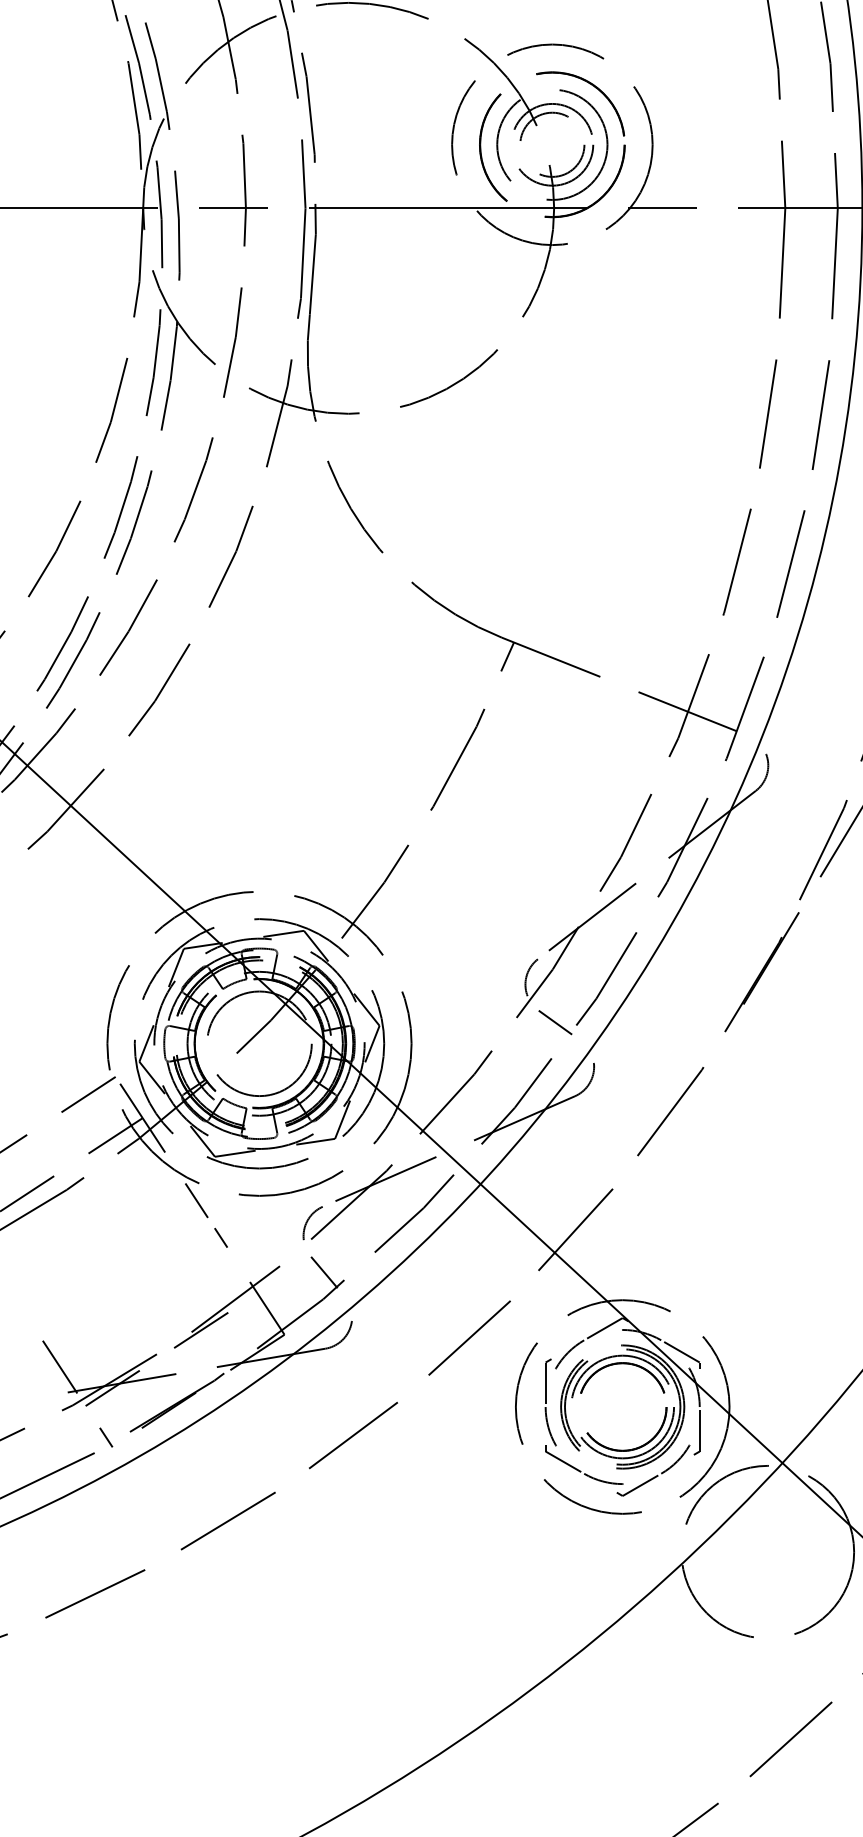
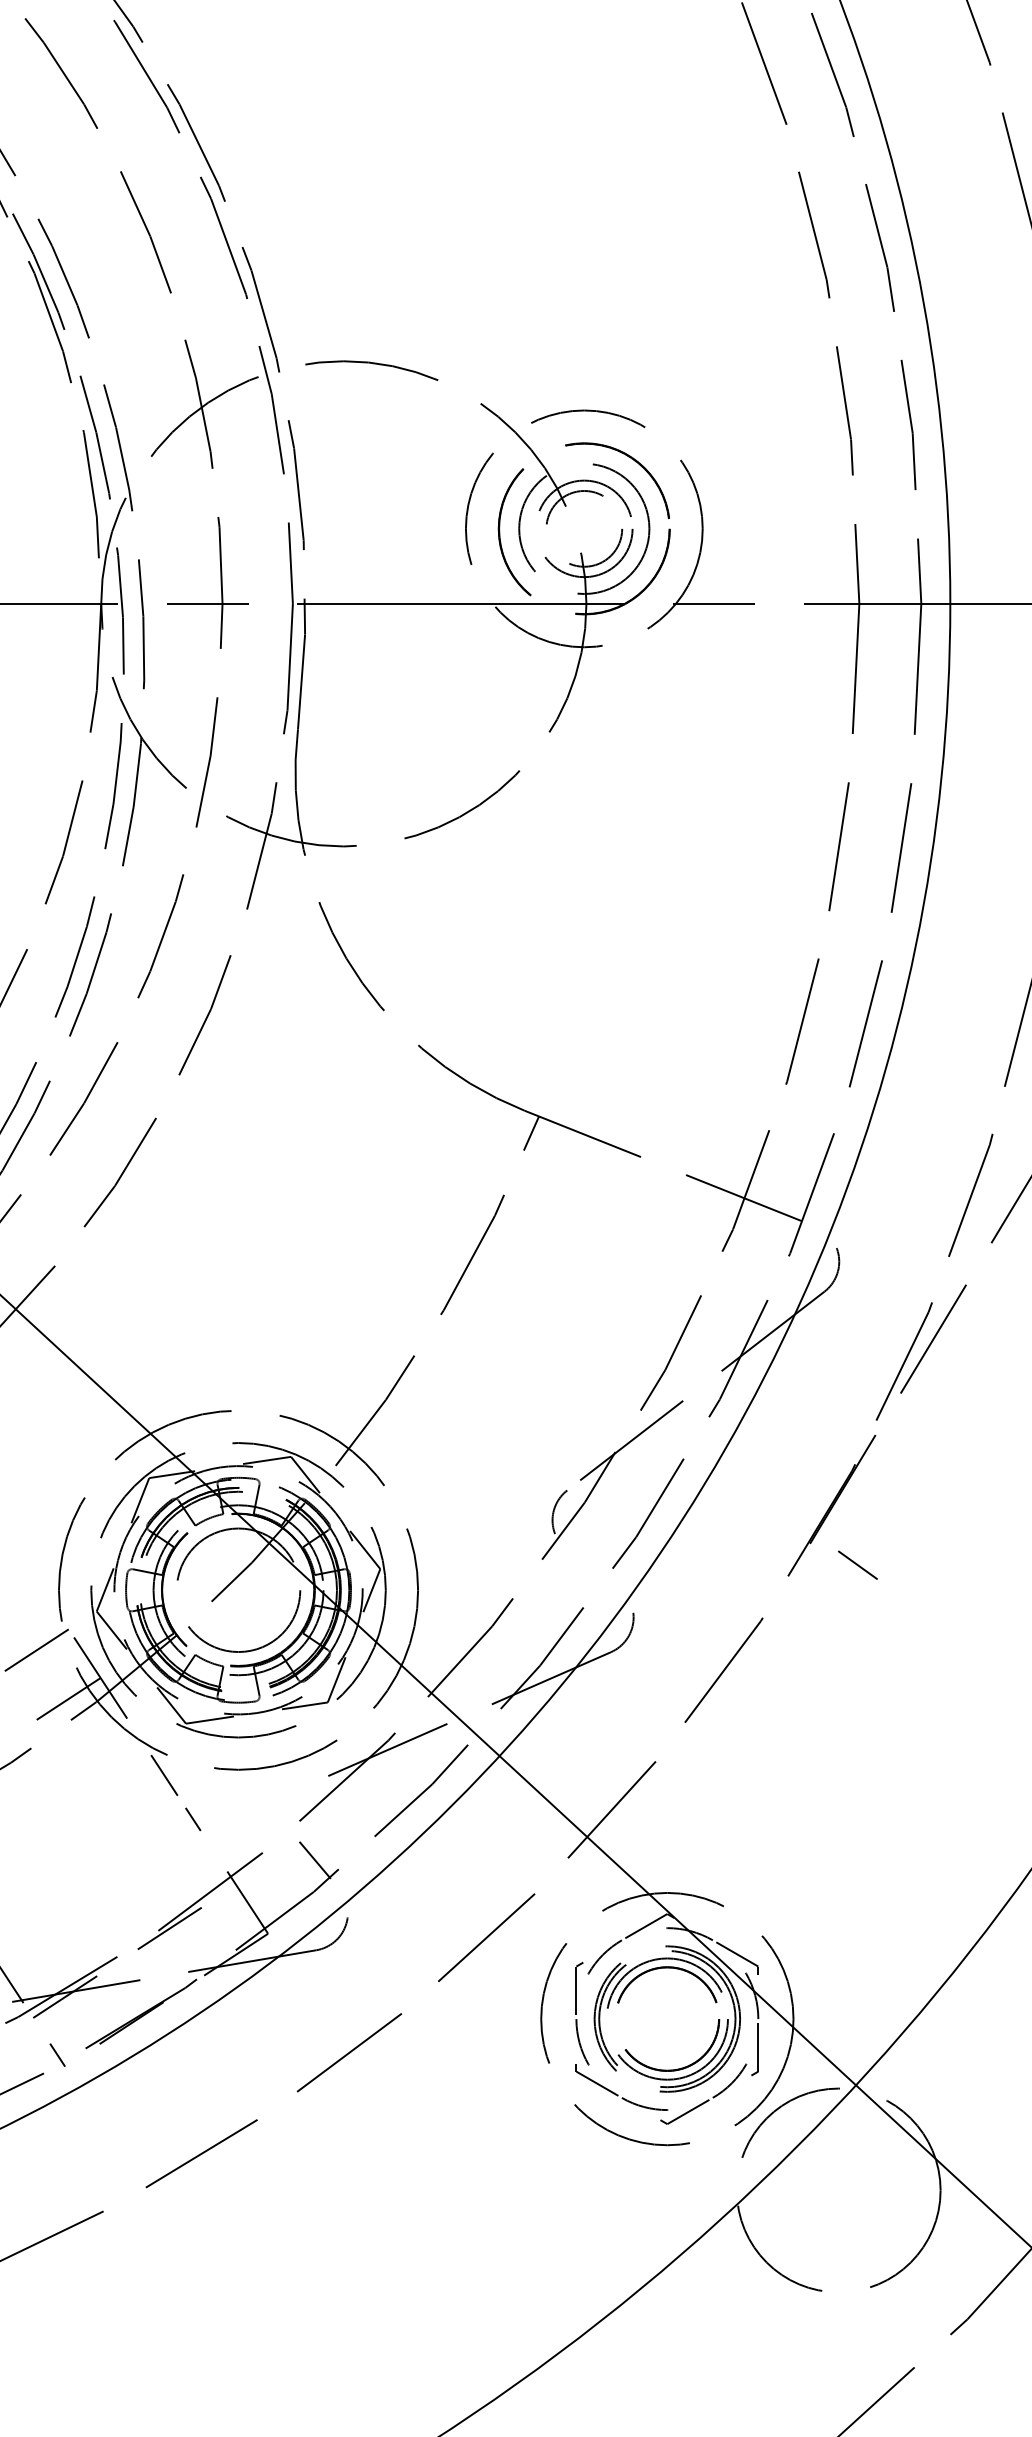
line: (555, 1021) -> (857, 1564), moved
arc: (308, 1221) -> (296, 1799), removed

